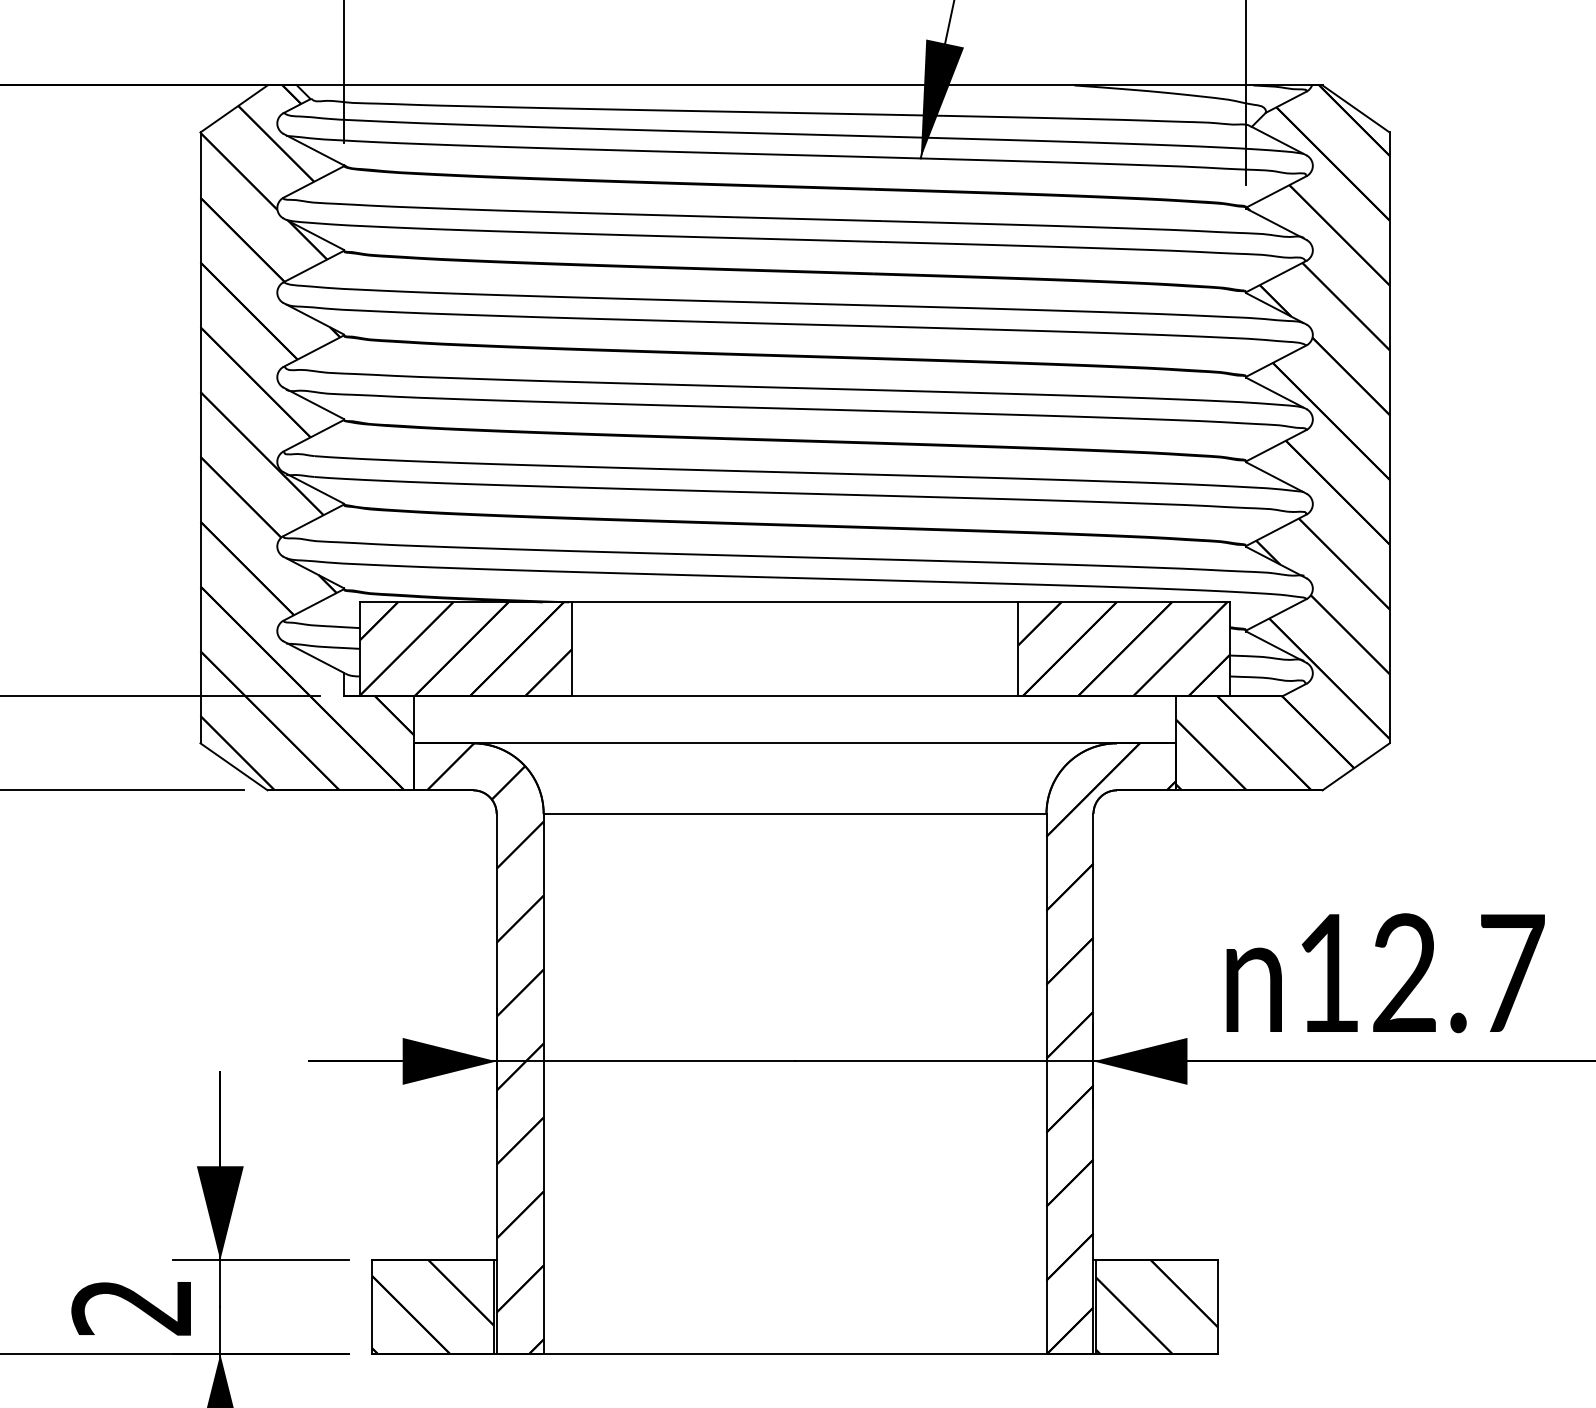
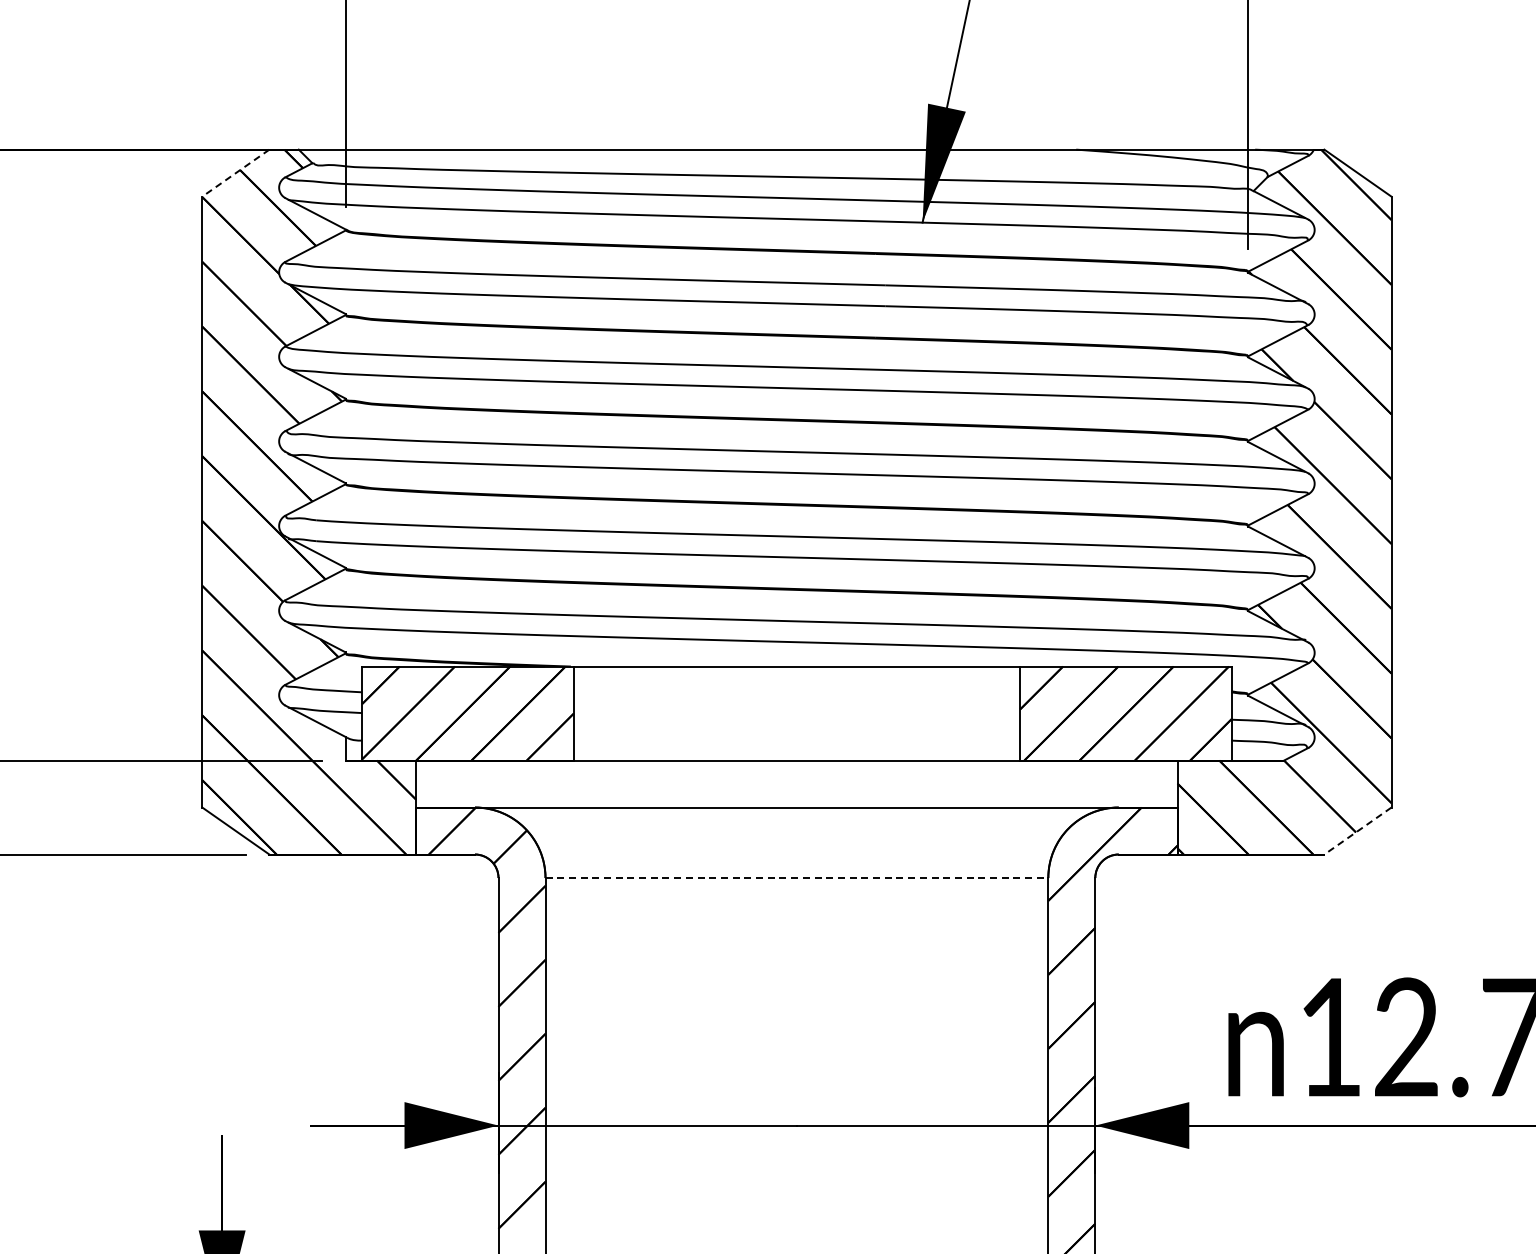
line: (234, 108) -> (236, 172), solid -> dashed
line: (1356, 766) -> (1358, 830), solid -> dashed
line: (795, 813) -> (797, 877), solid -> dashed

